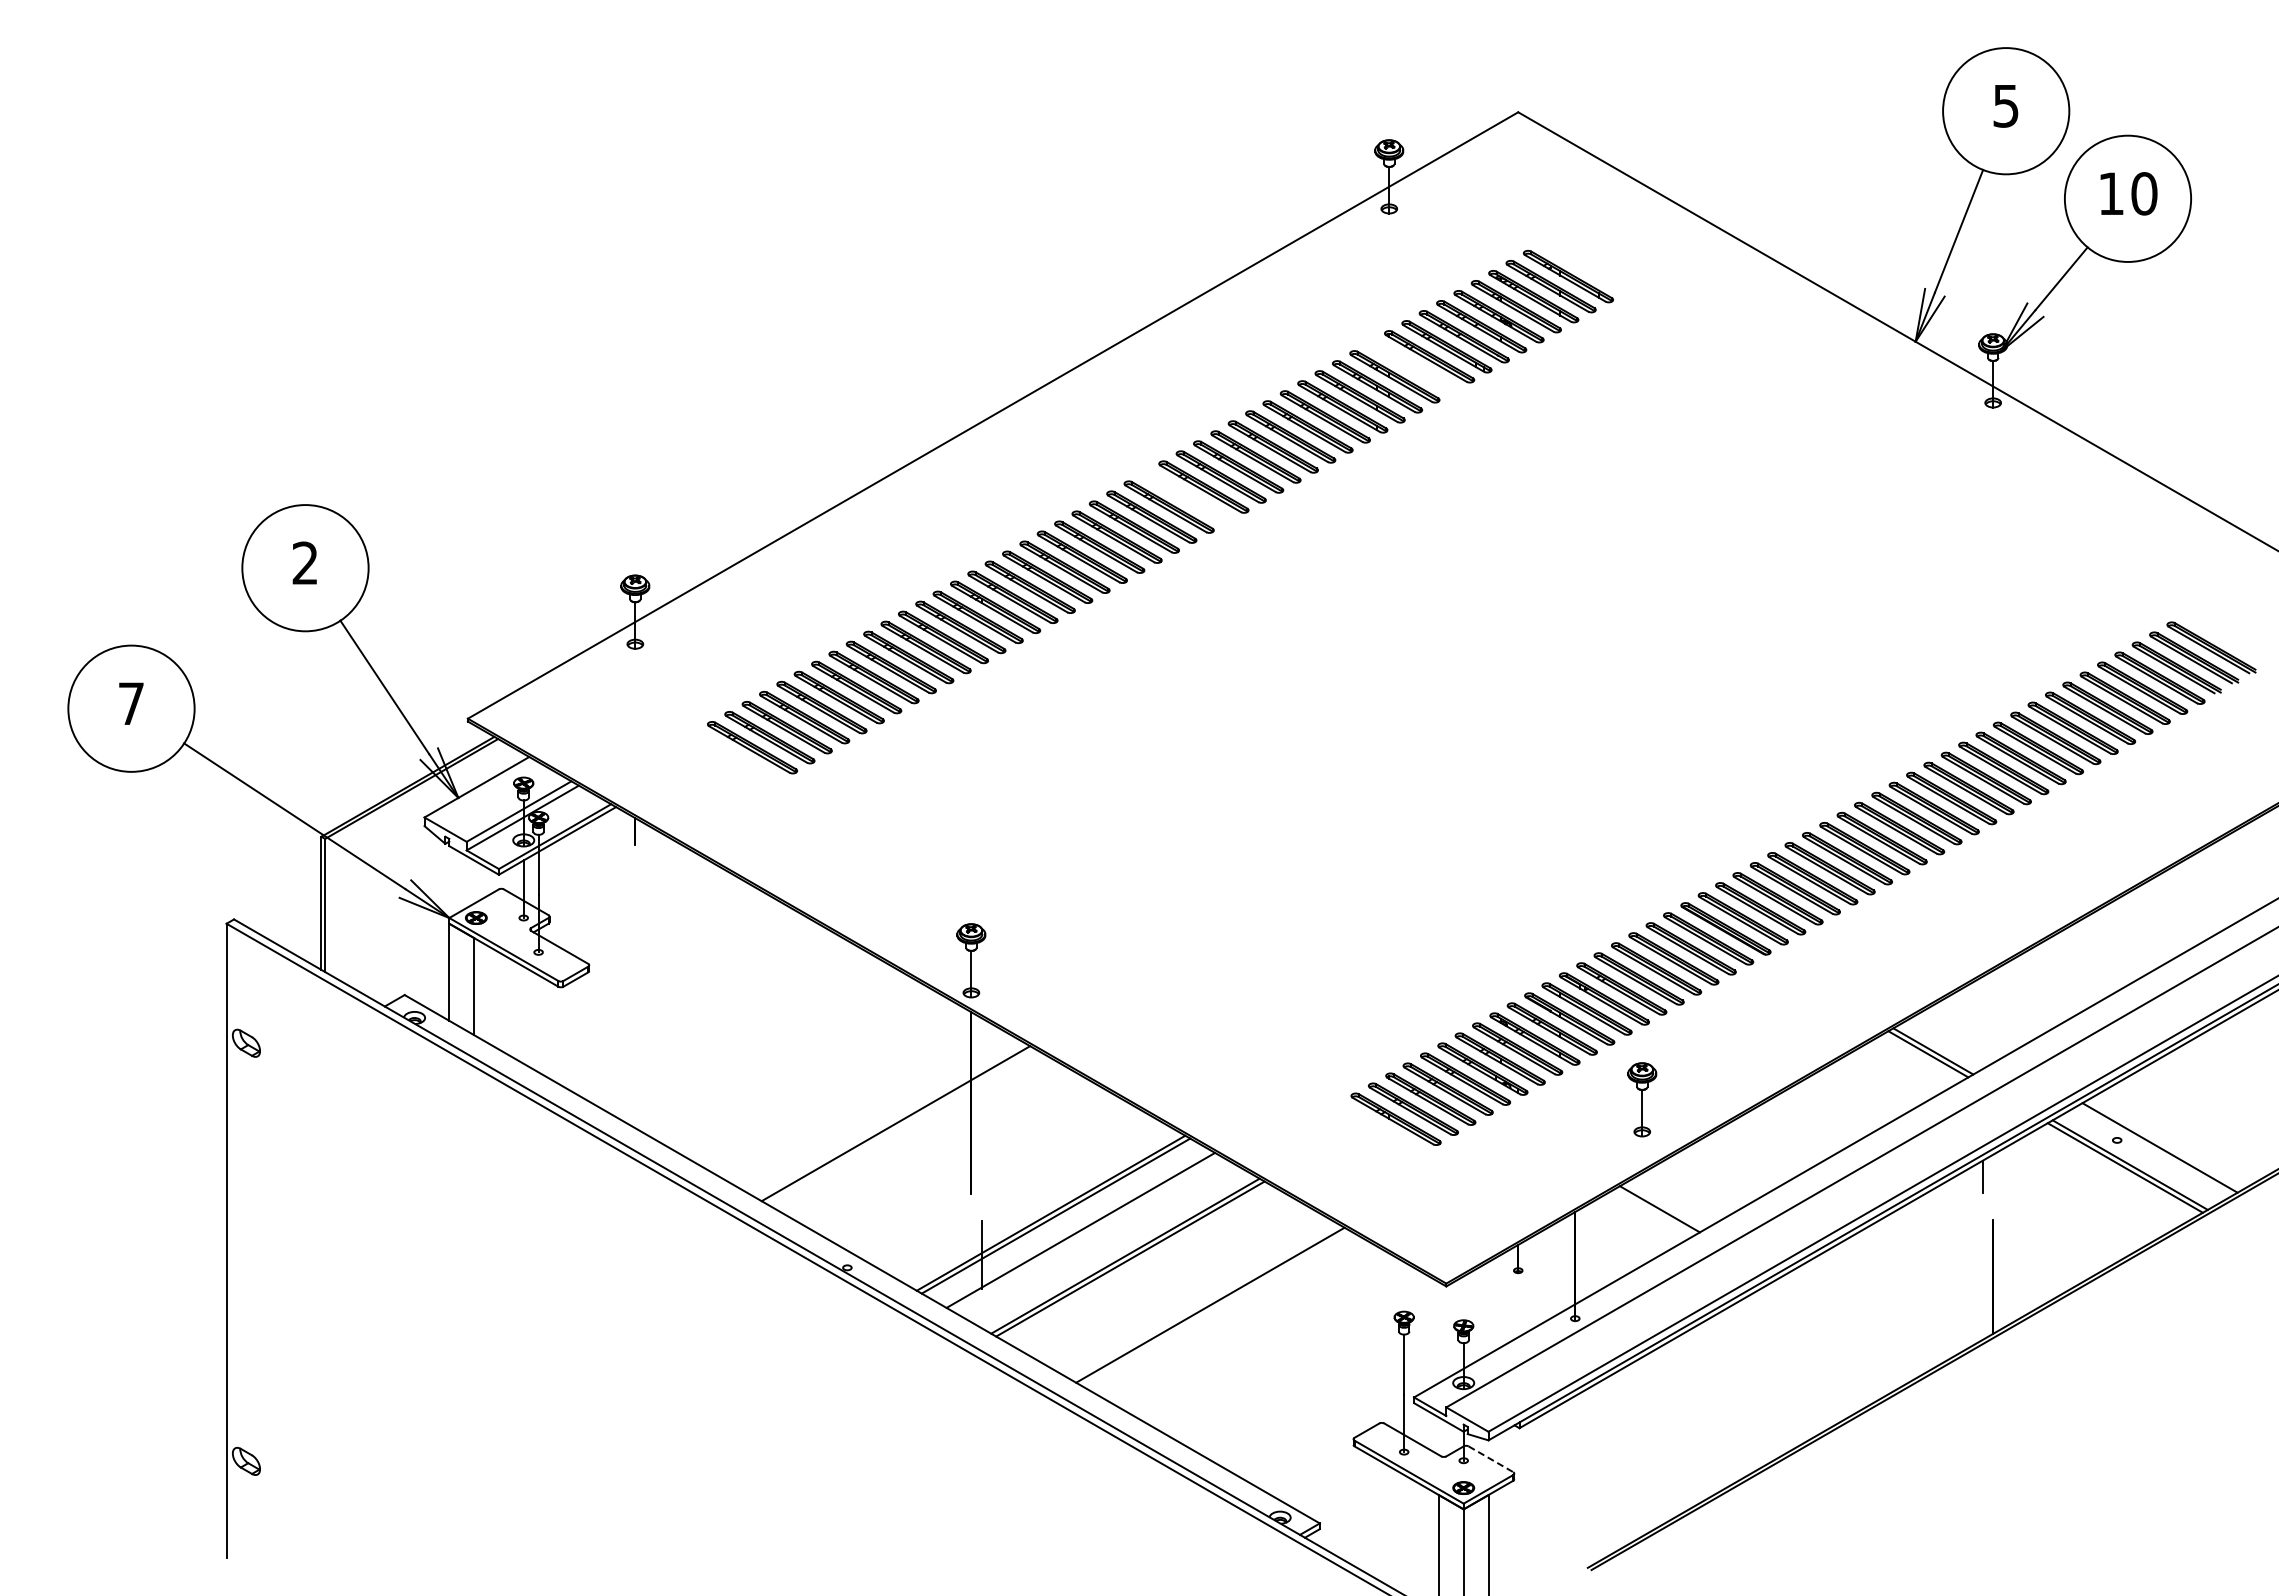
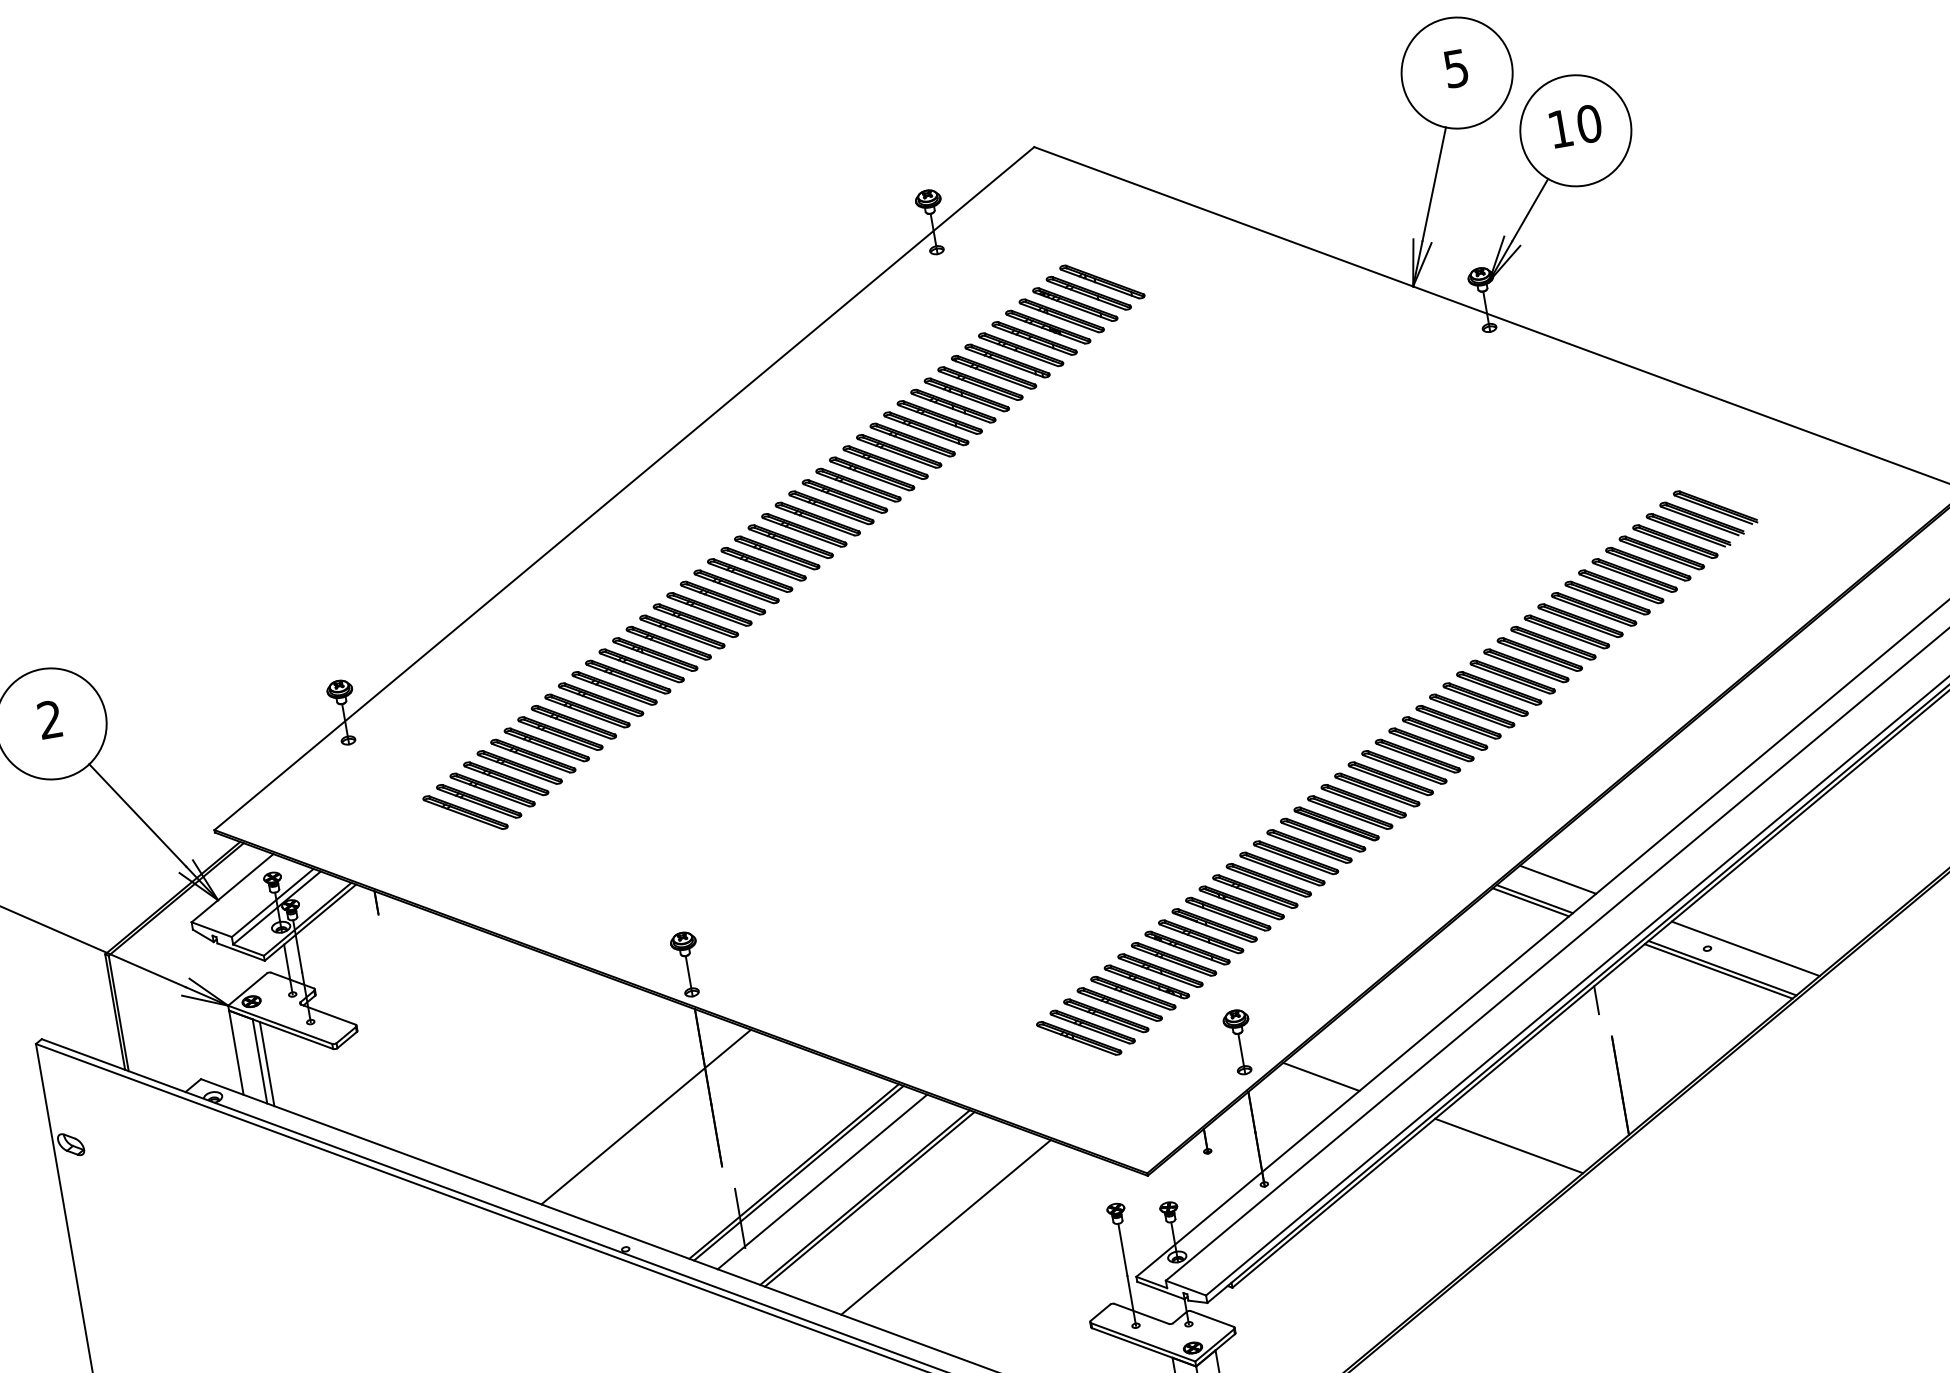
part: (1411, 366) -> (979, 383), added
part: (1186, 496) -> (804, 529), added
line: (481, 990) -> (266, 1063), added
line: (1963, 1034) -> (1558, 879), added
part: (1642, 1099) -> (1239, 1042), moved
line: (1856, 1322) -> (1508, 1145), added
line: (1490, 1459) -> (1211, 1319), dashed -> solid

